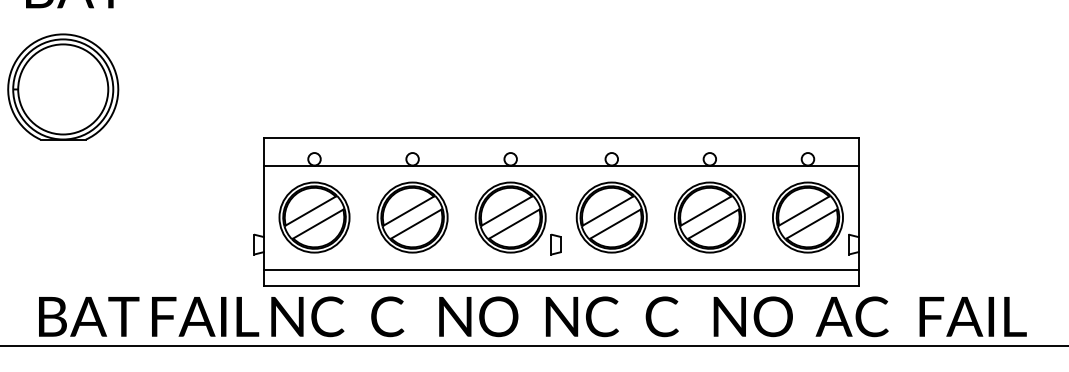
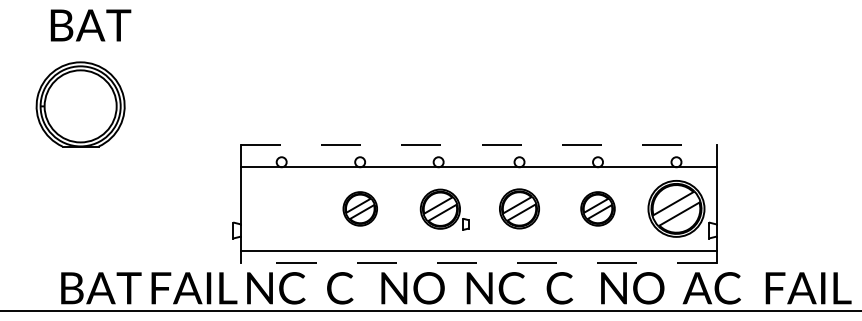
line: (561, 138) -> (479, 145), solid -> dashed
part: (314, 217) -> (281, 208), removed
part: (413, 217) -> (360, 208), size x0.6
part: (611, 217) -> (519, 208), size x0.7
part: (709, 217) -> (597, 208), size x0.6
part: (518, 218) -> (444, 209), size x0.7
line: (561, 285) -> (479, 263), solid -> dashed

